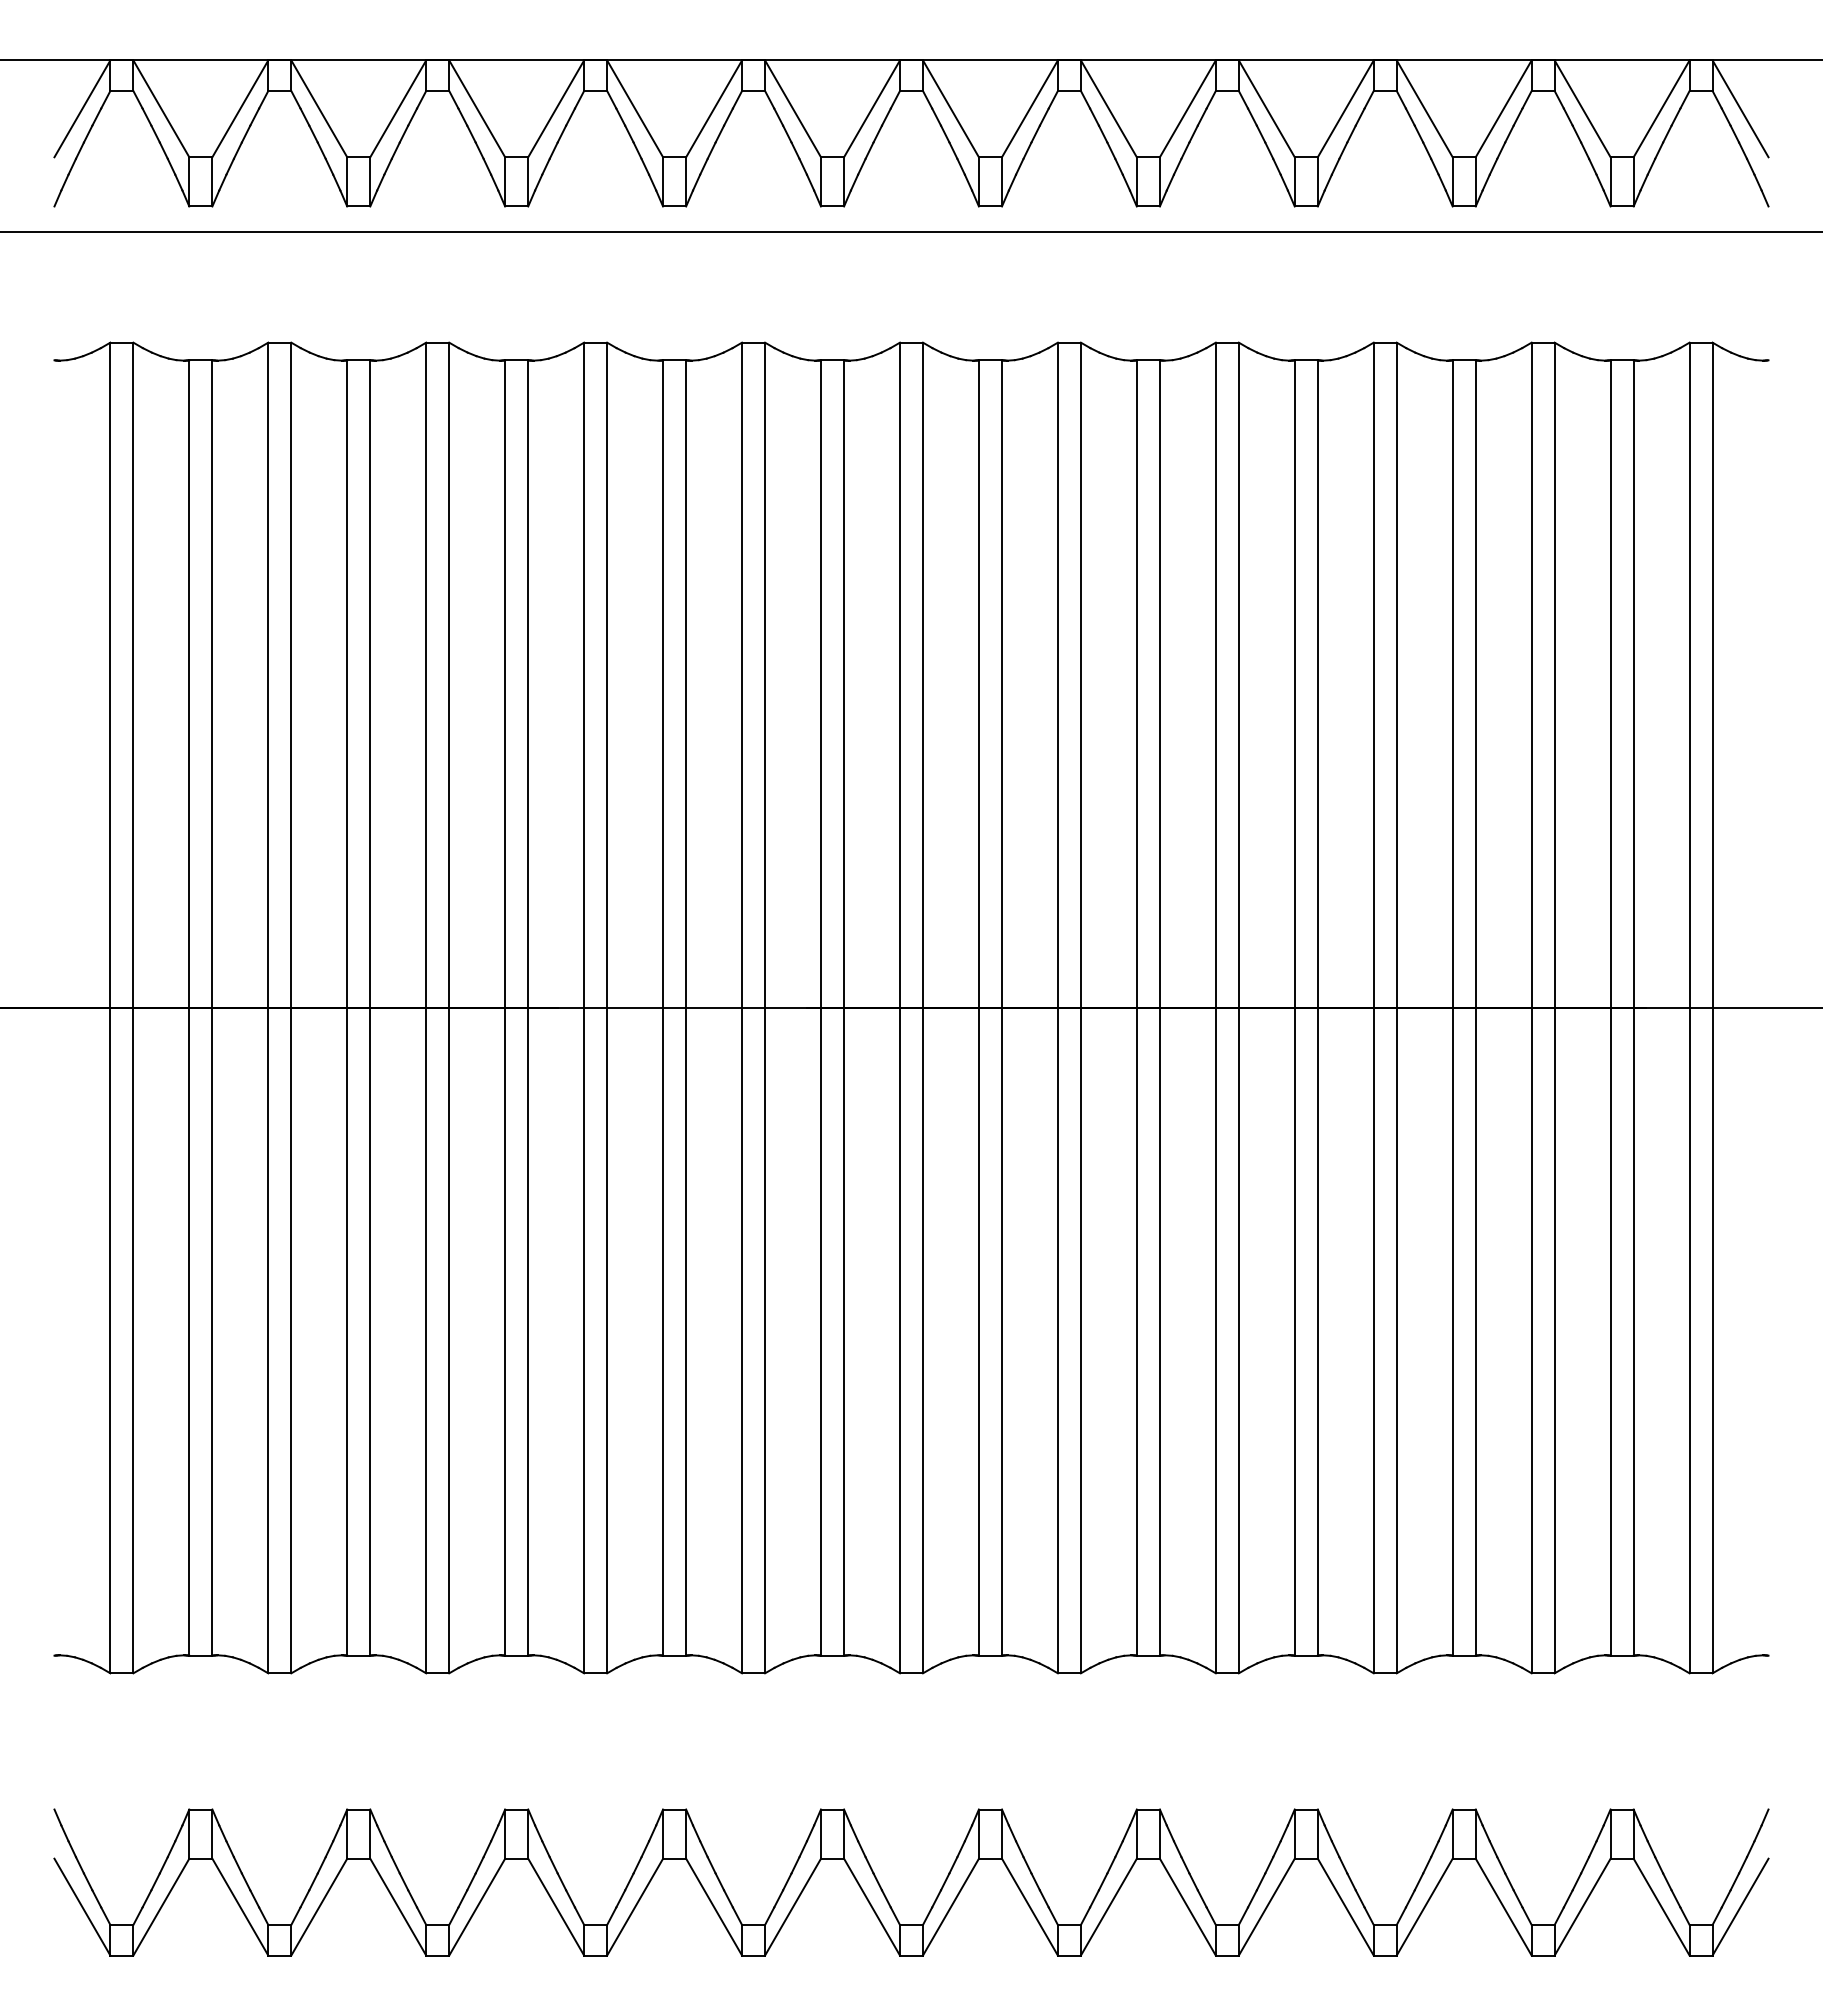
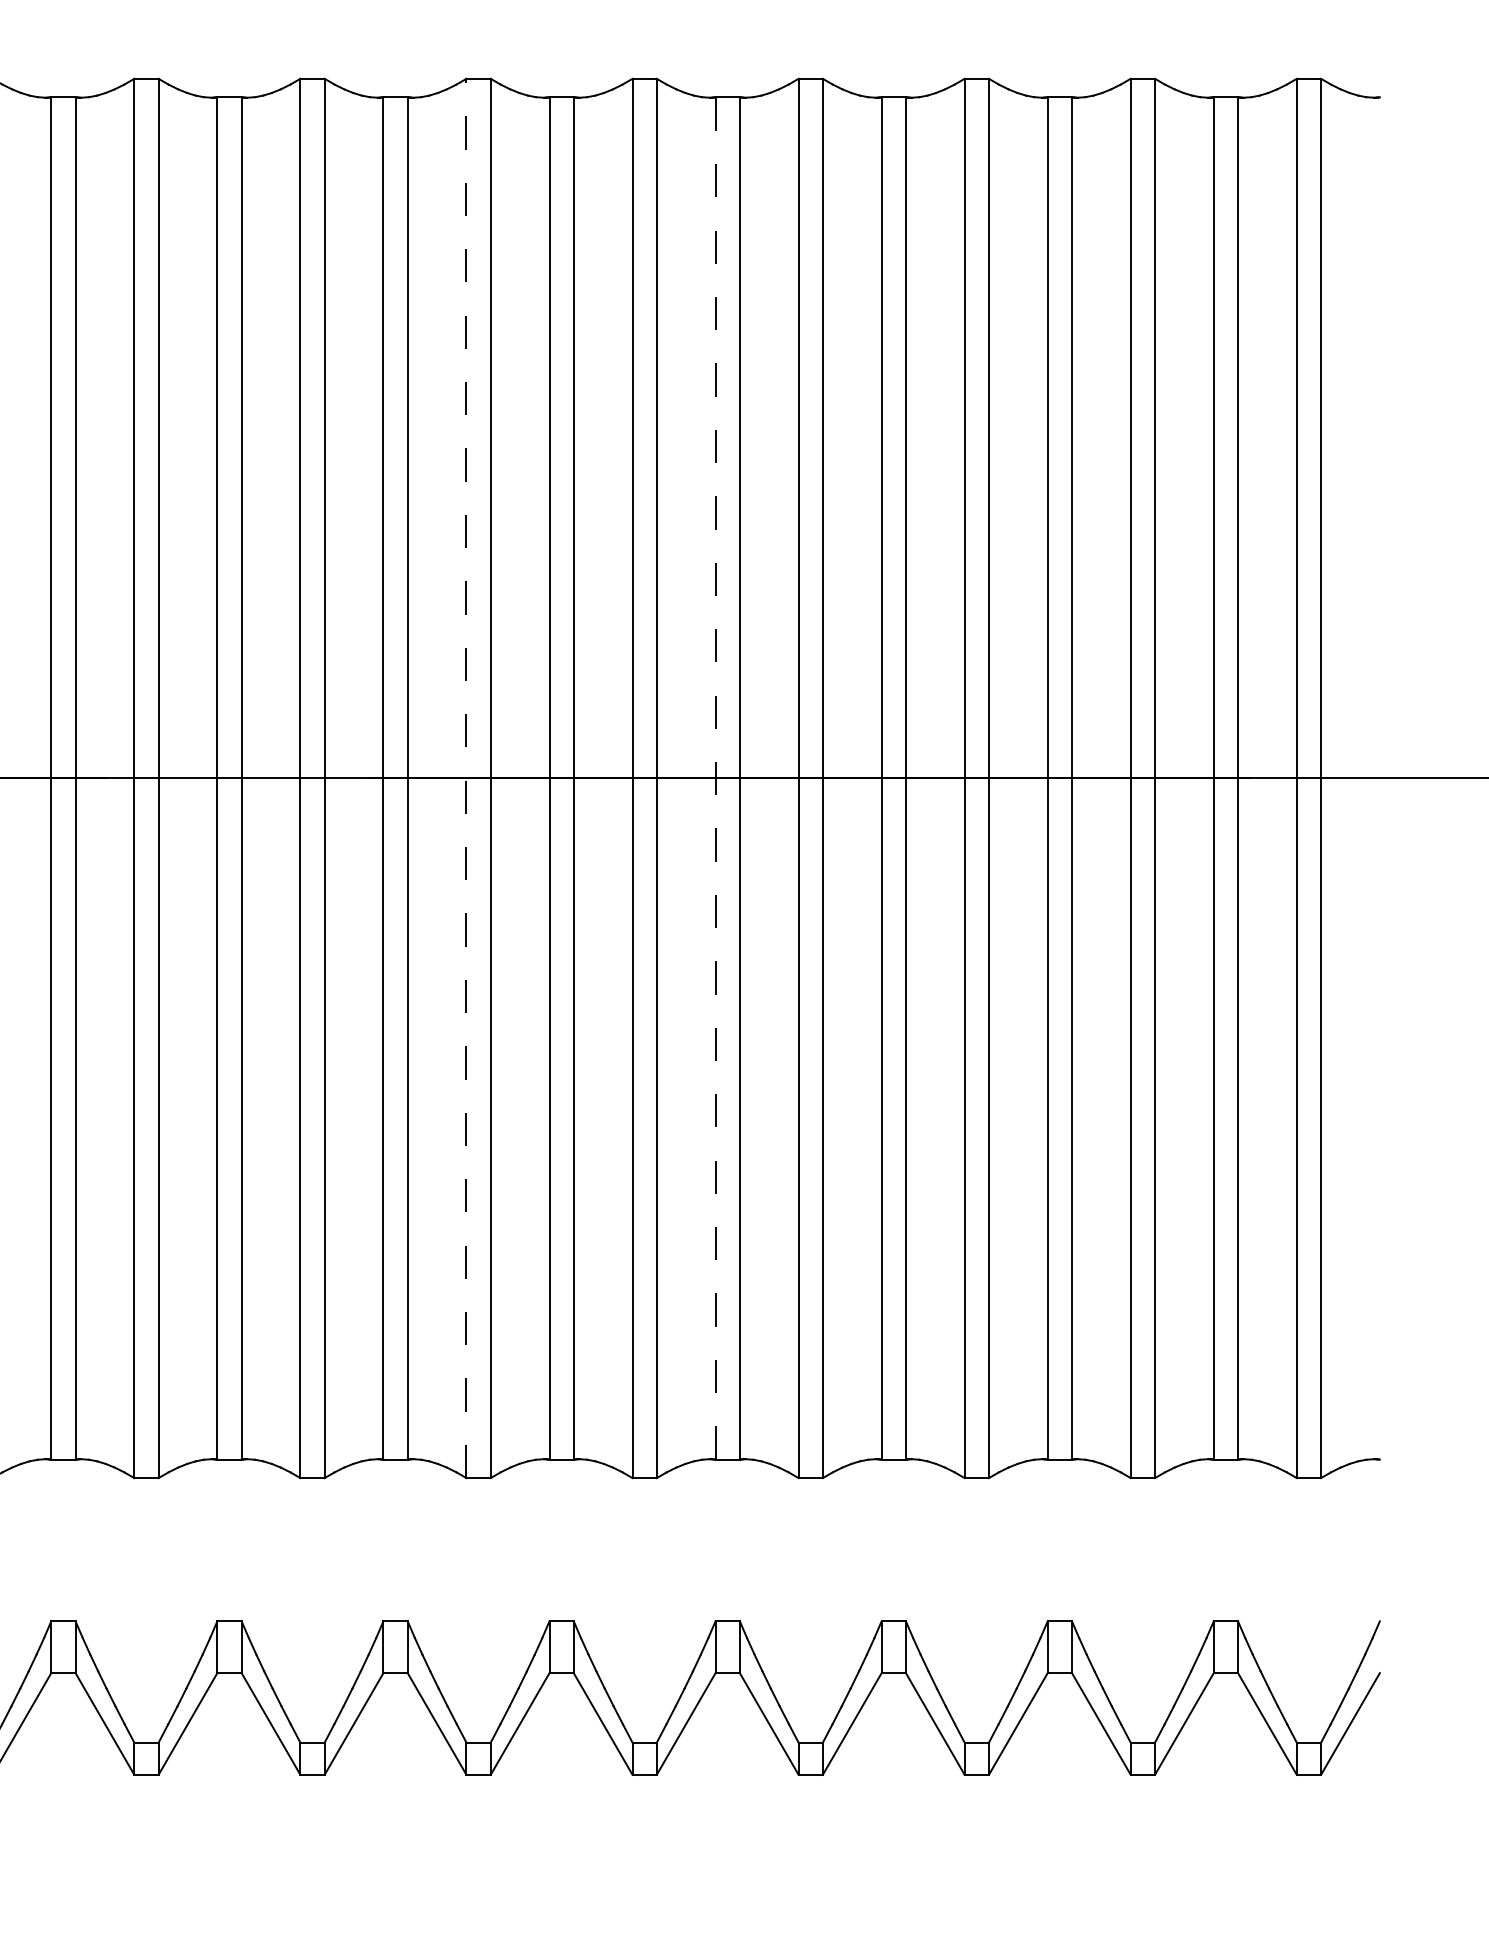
line: (899, 1007) -> (465, 777), solid -> dashed
line: (1136, 1007) -> (715, 777), solid -> dashed

